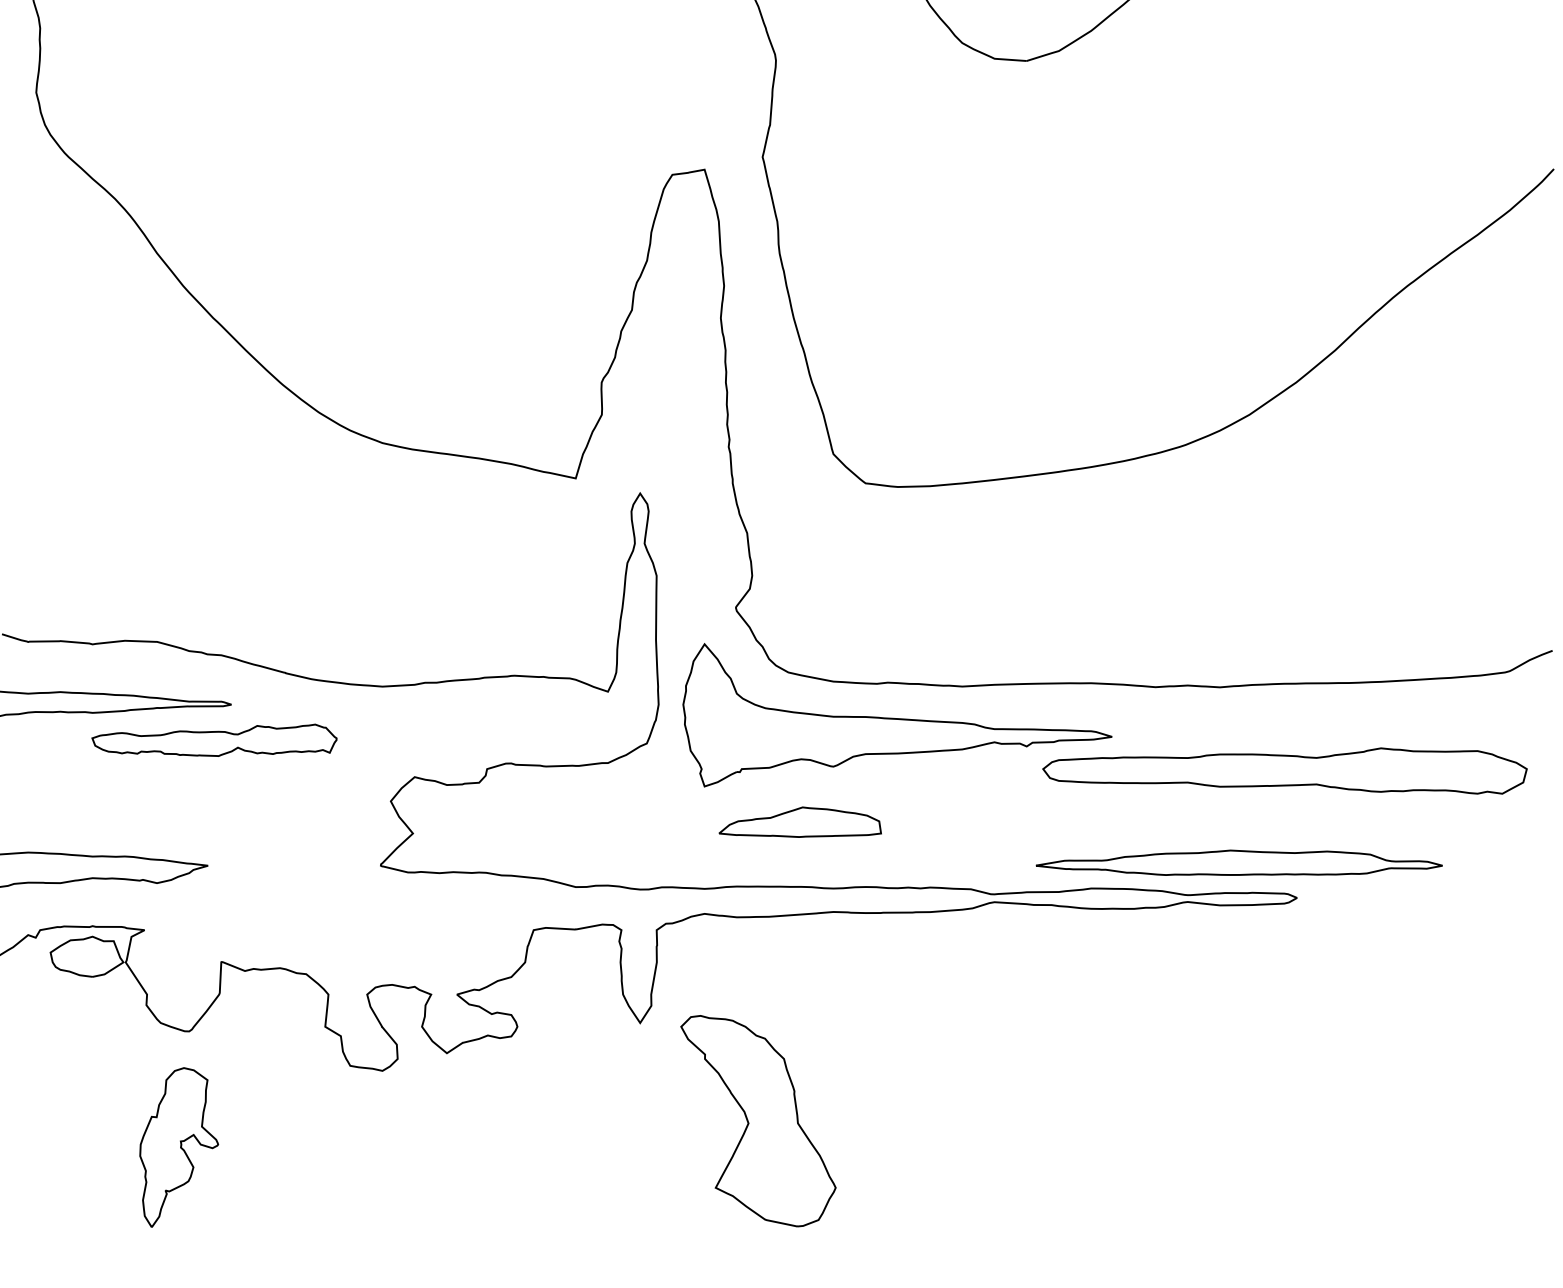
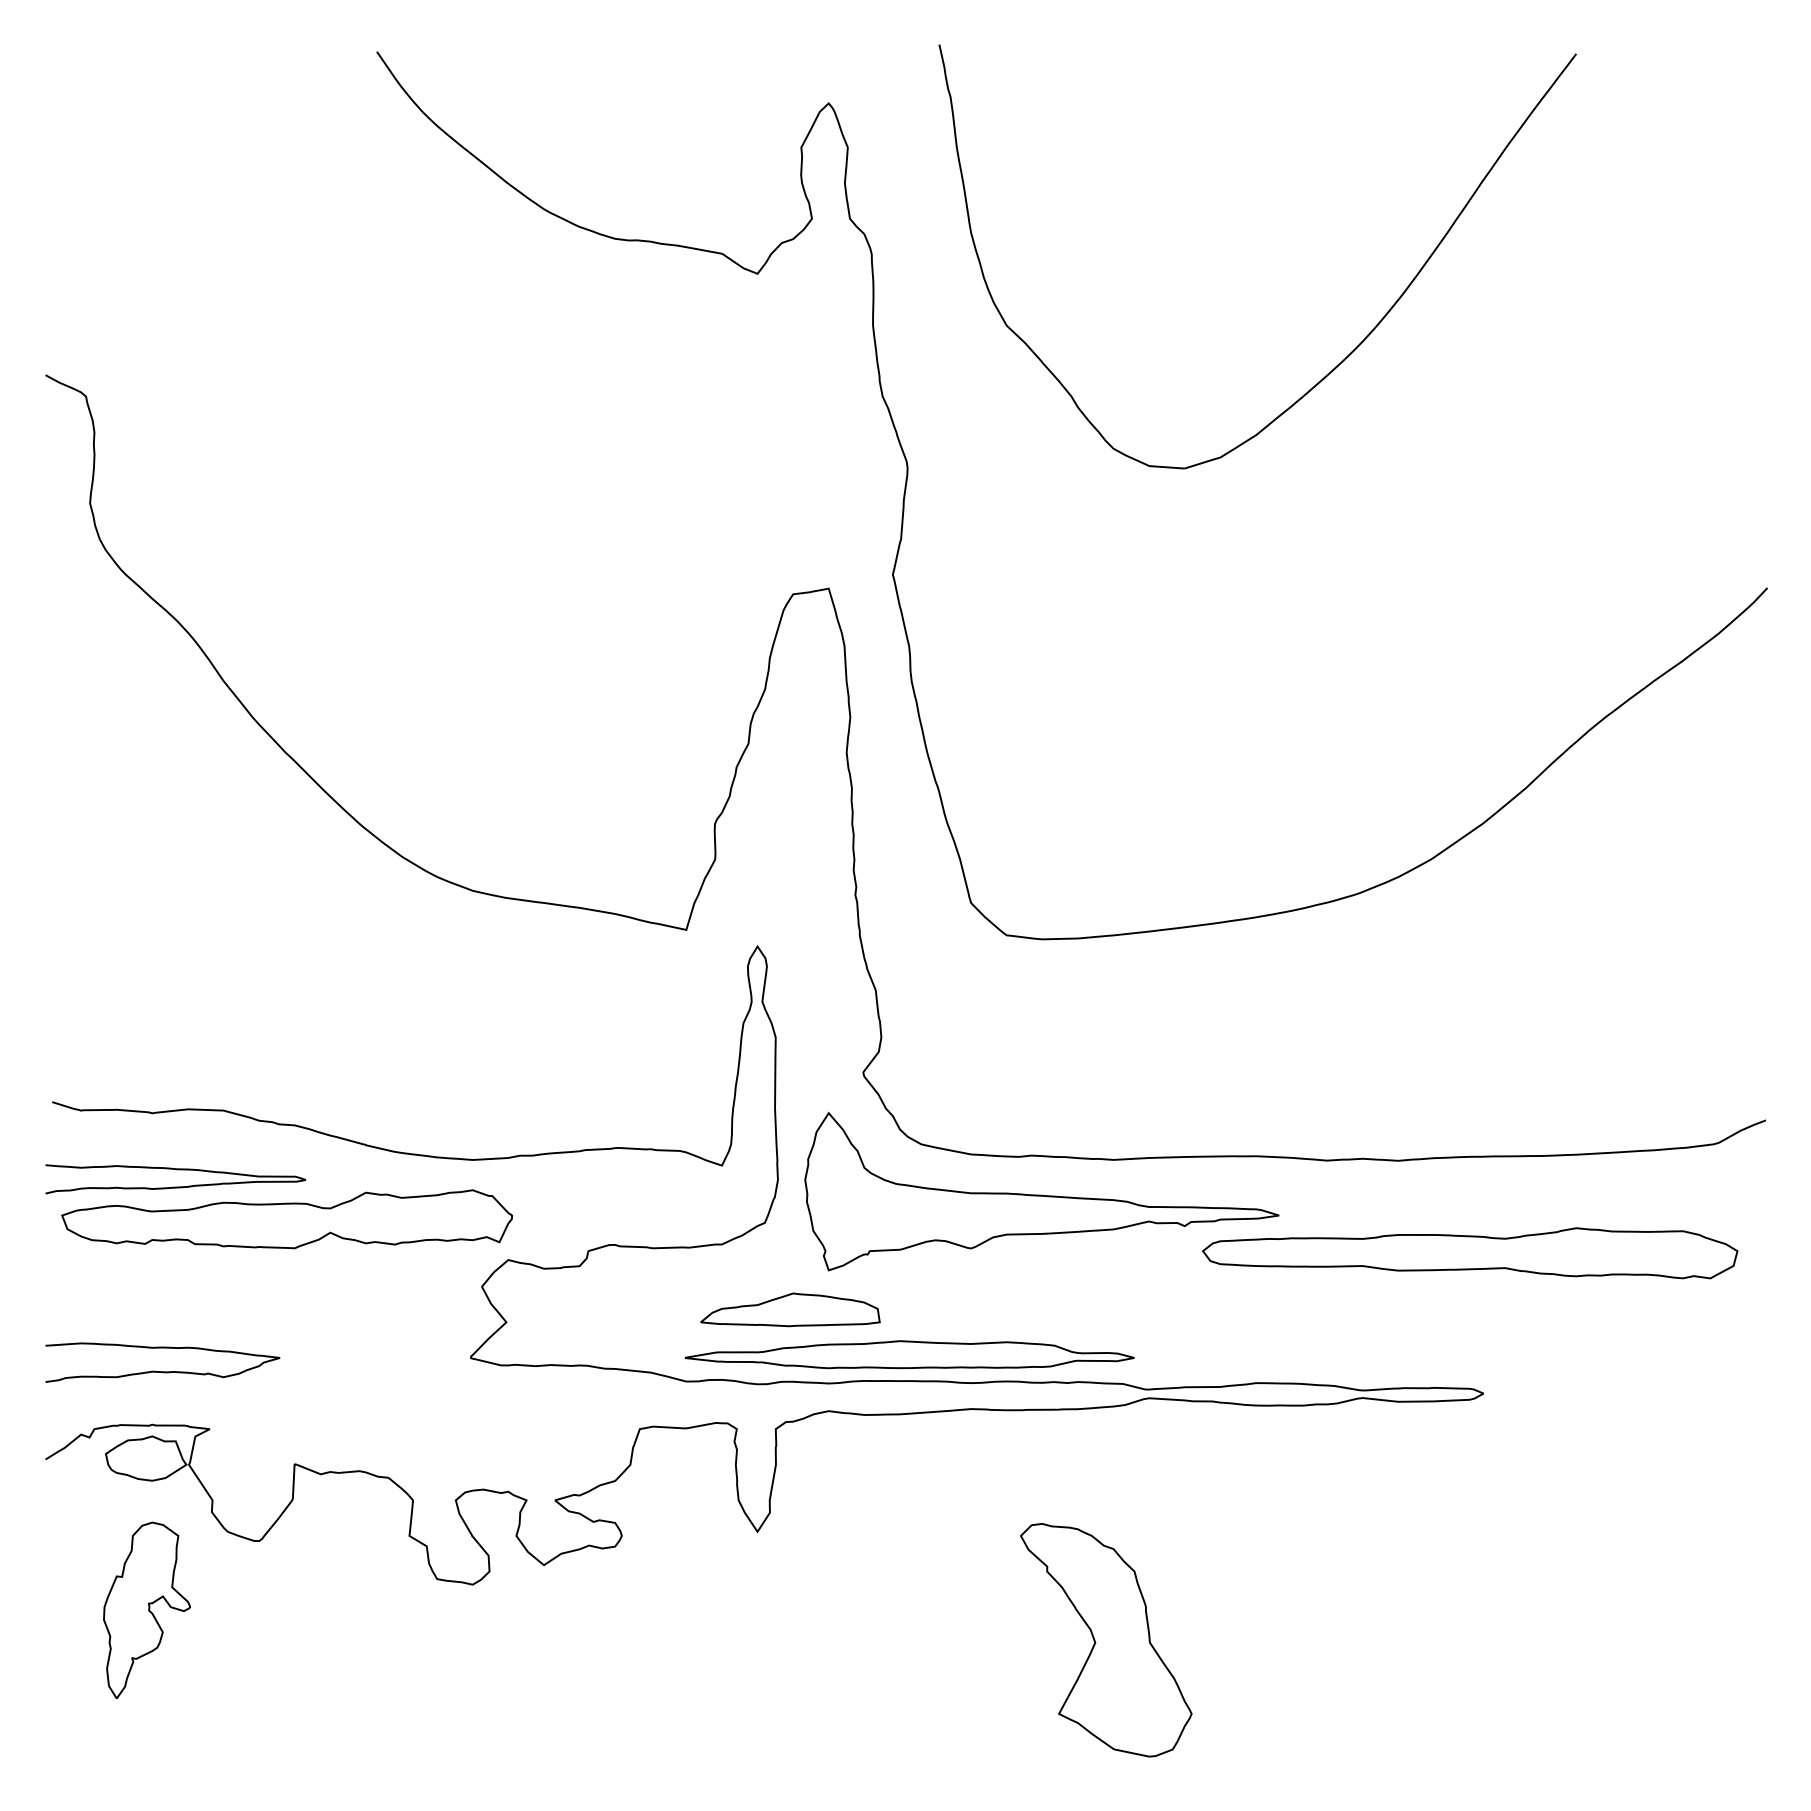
part: (213, 740) -> (286, 1219), size x1.67
part: (800, 821) -> (790, 1309), moved
part: (1239, 862) -> (909, 1354), moved
part: (758, 1121) -> (1106, 1640), moved
part: (178, 1146) -> (146, 1609), moved

